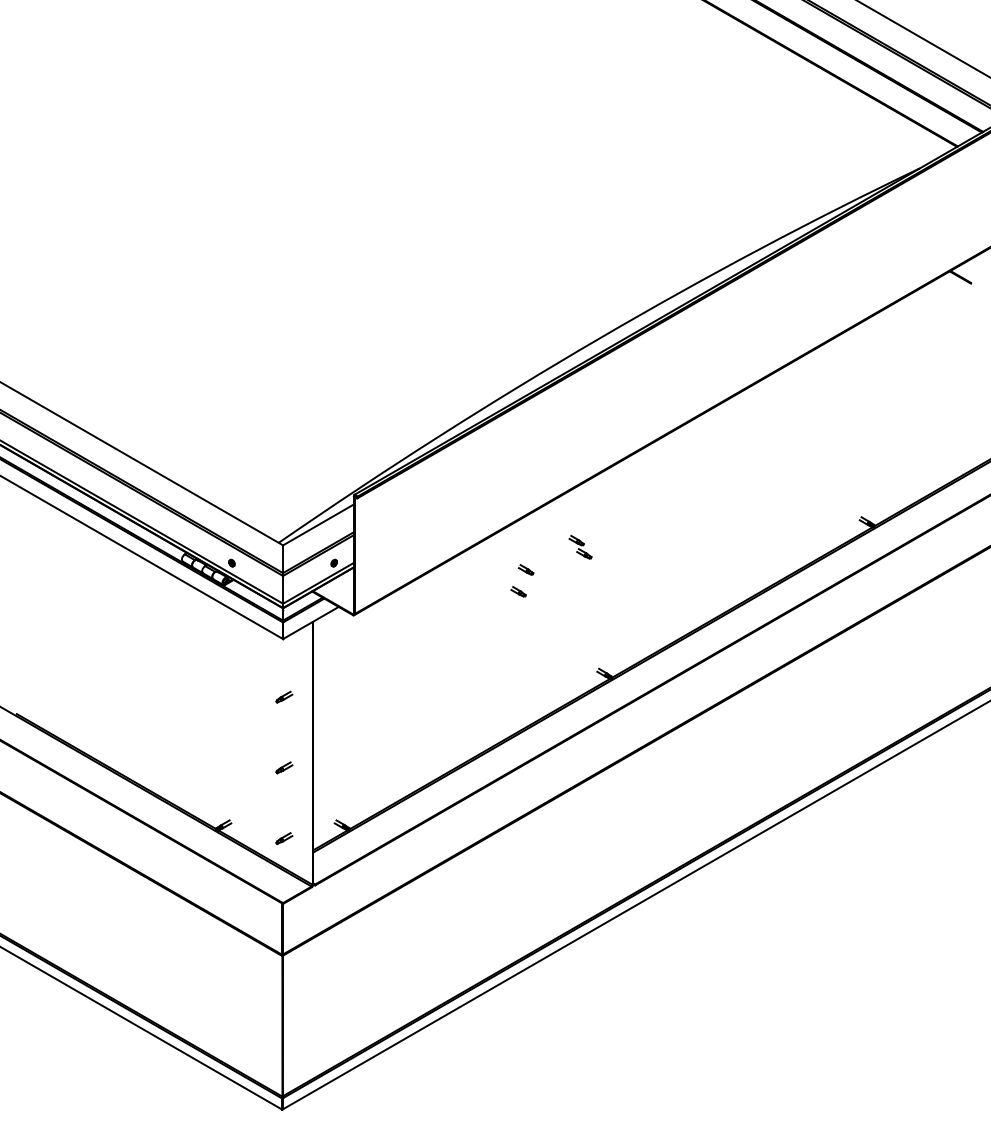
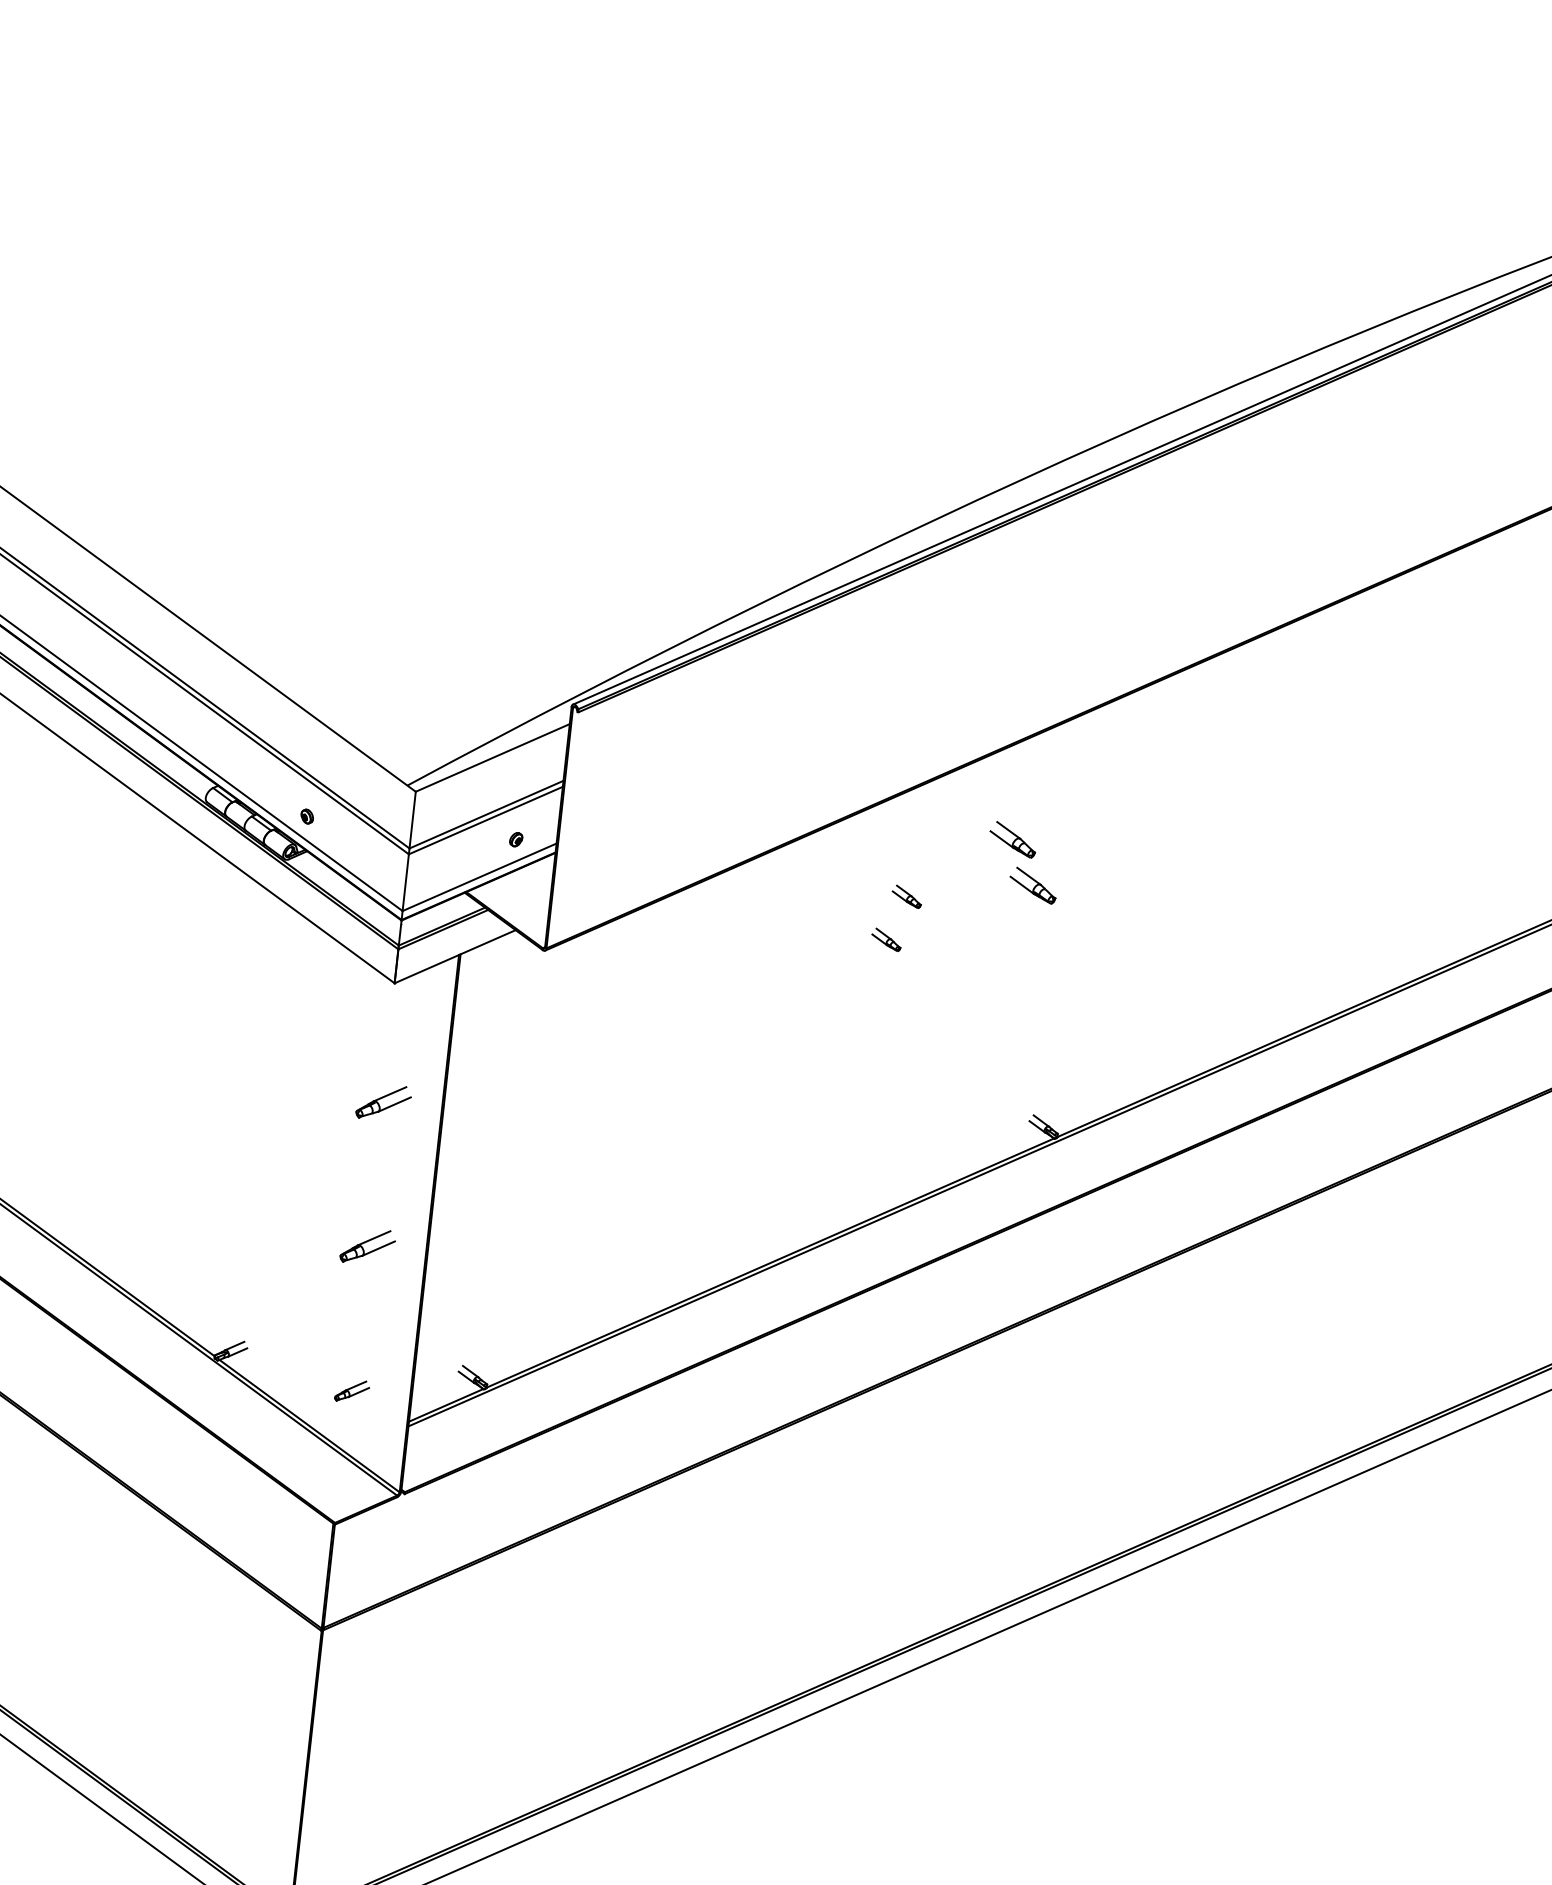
part: (580, 547) -> (1023, 863), size x1.6
part: (284, 696) -> (384, 1100), size x1.6
part: (284, 767) -> (368, 1246), size x1.6

